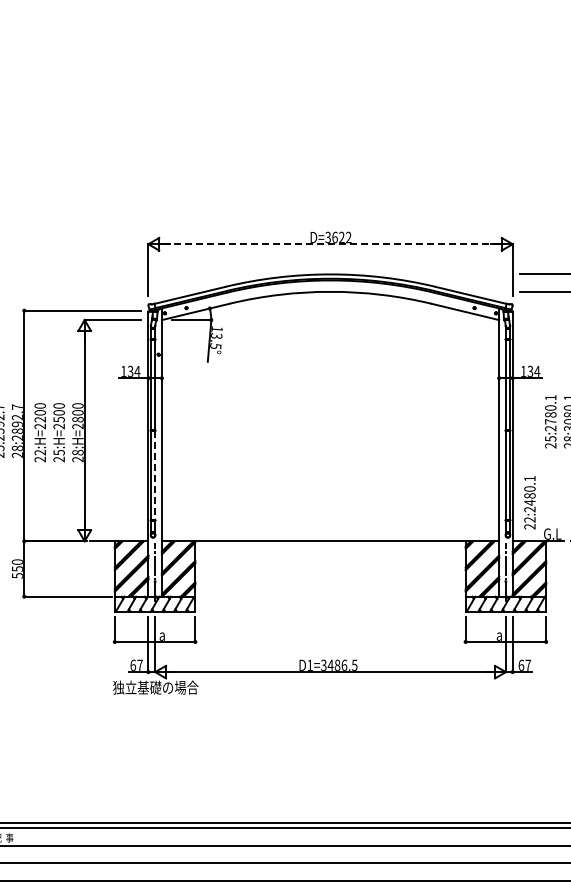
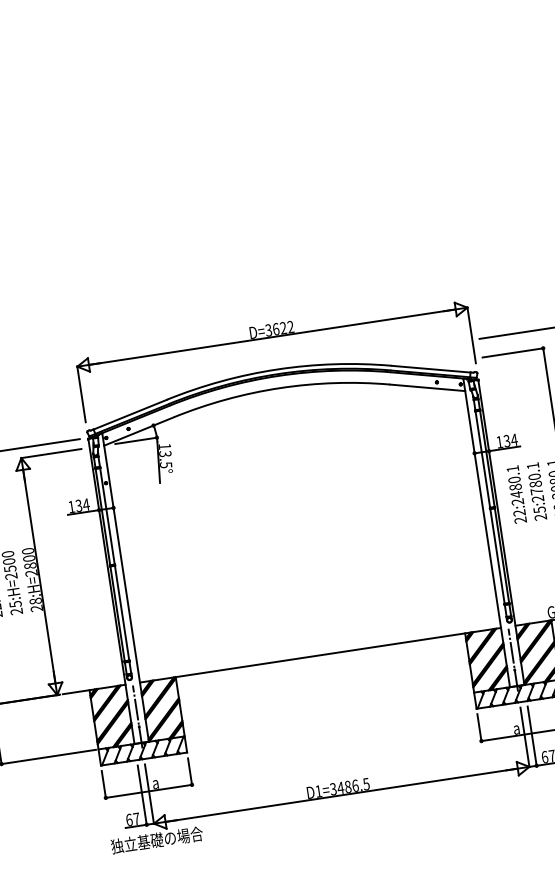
line: (330, 244) -> (272, 337), dashed -> solid
line: (155, 475) -> (122, 613), dashed -> solid
text: (529, 502) -> (516, 494), moved

